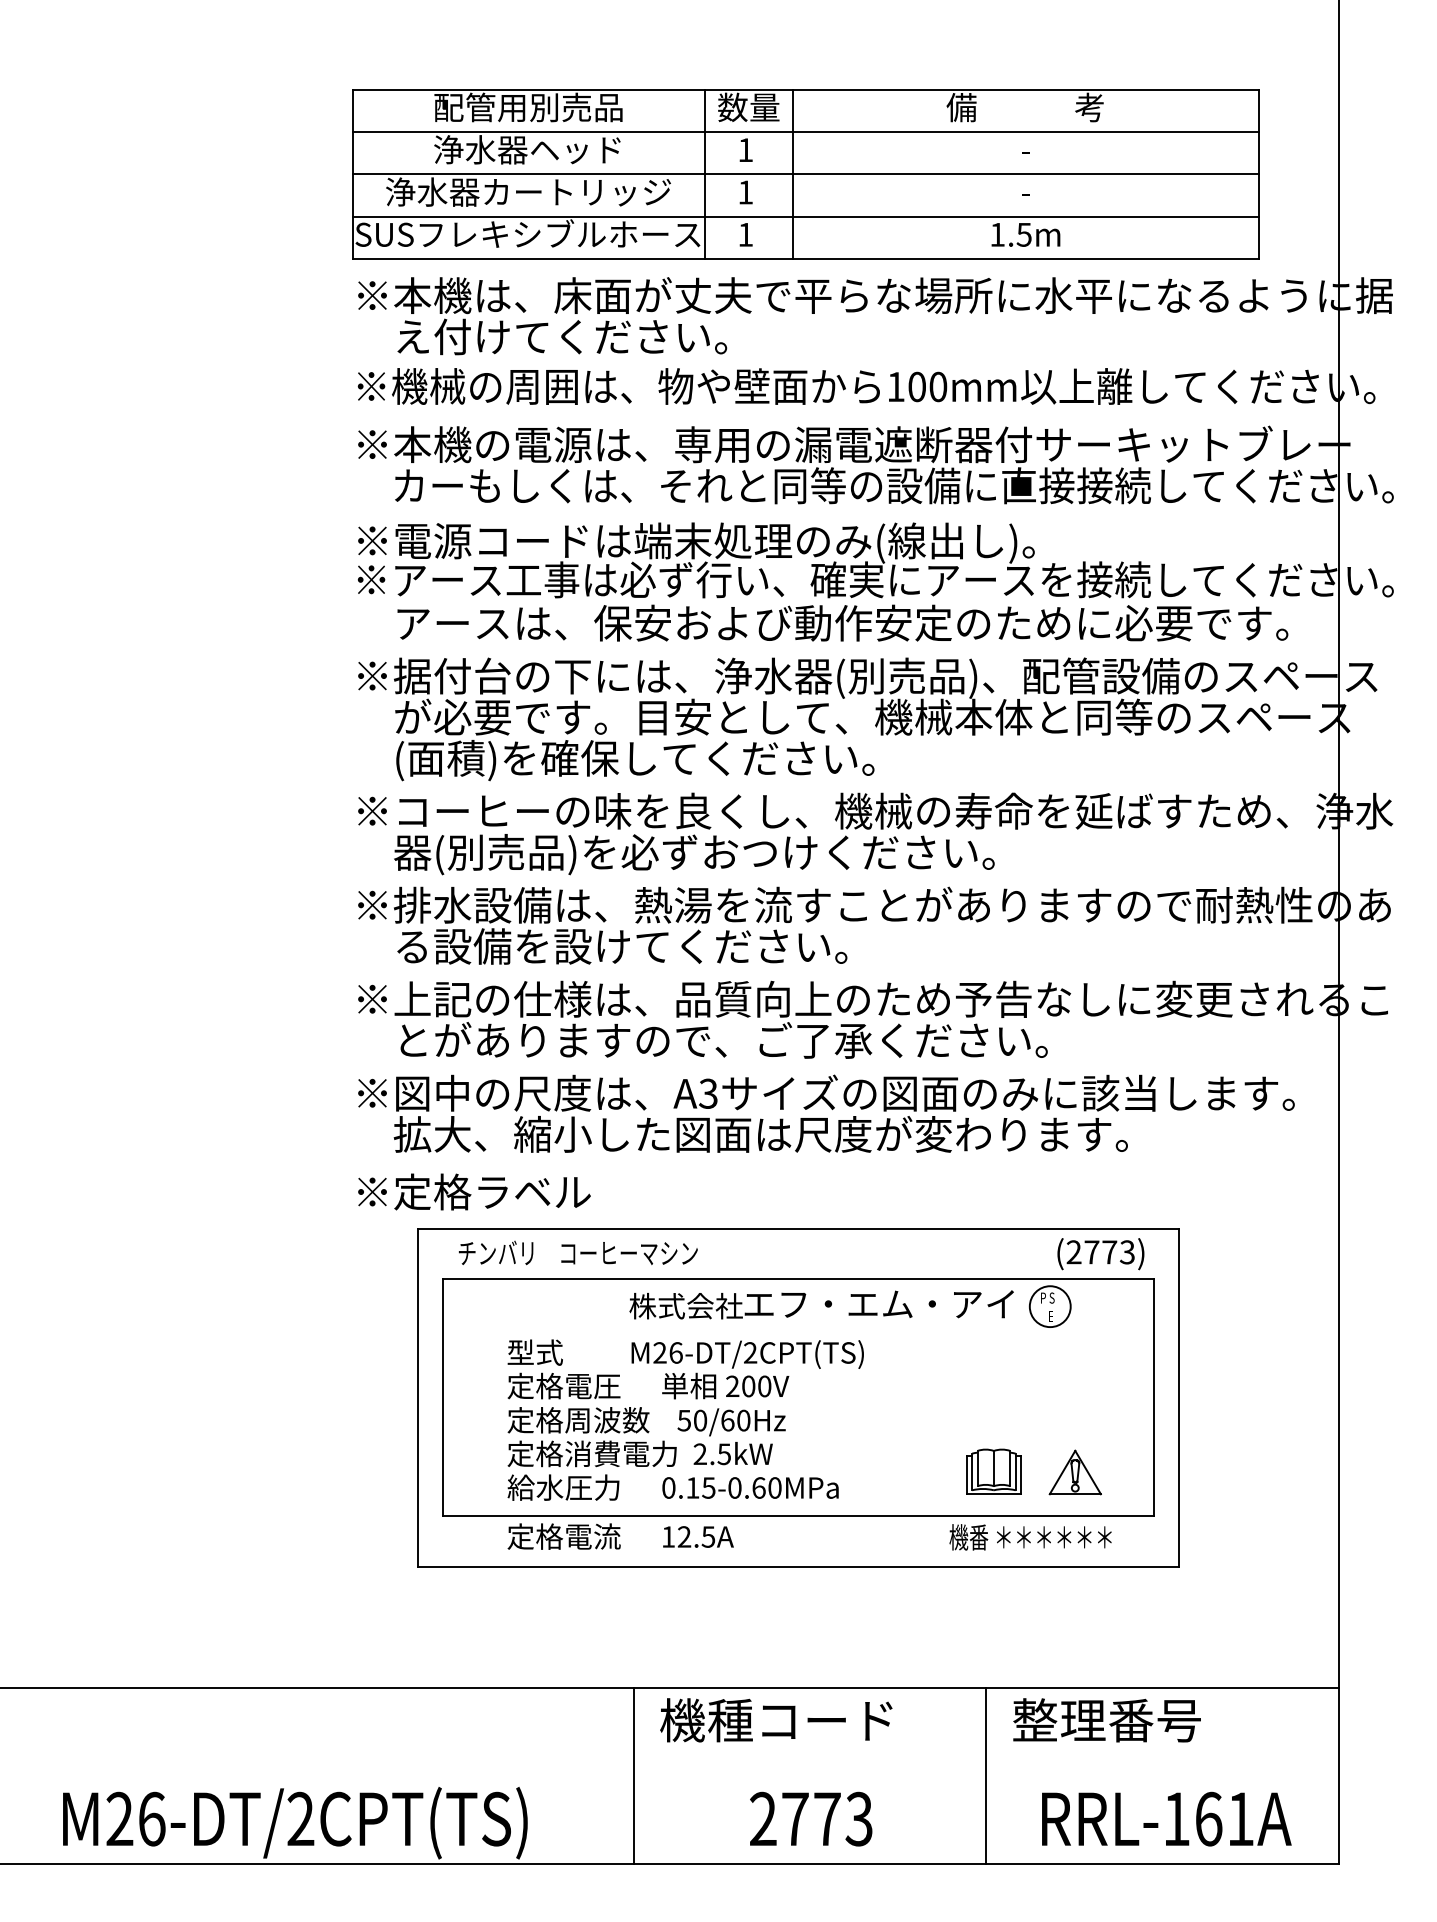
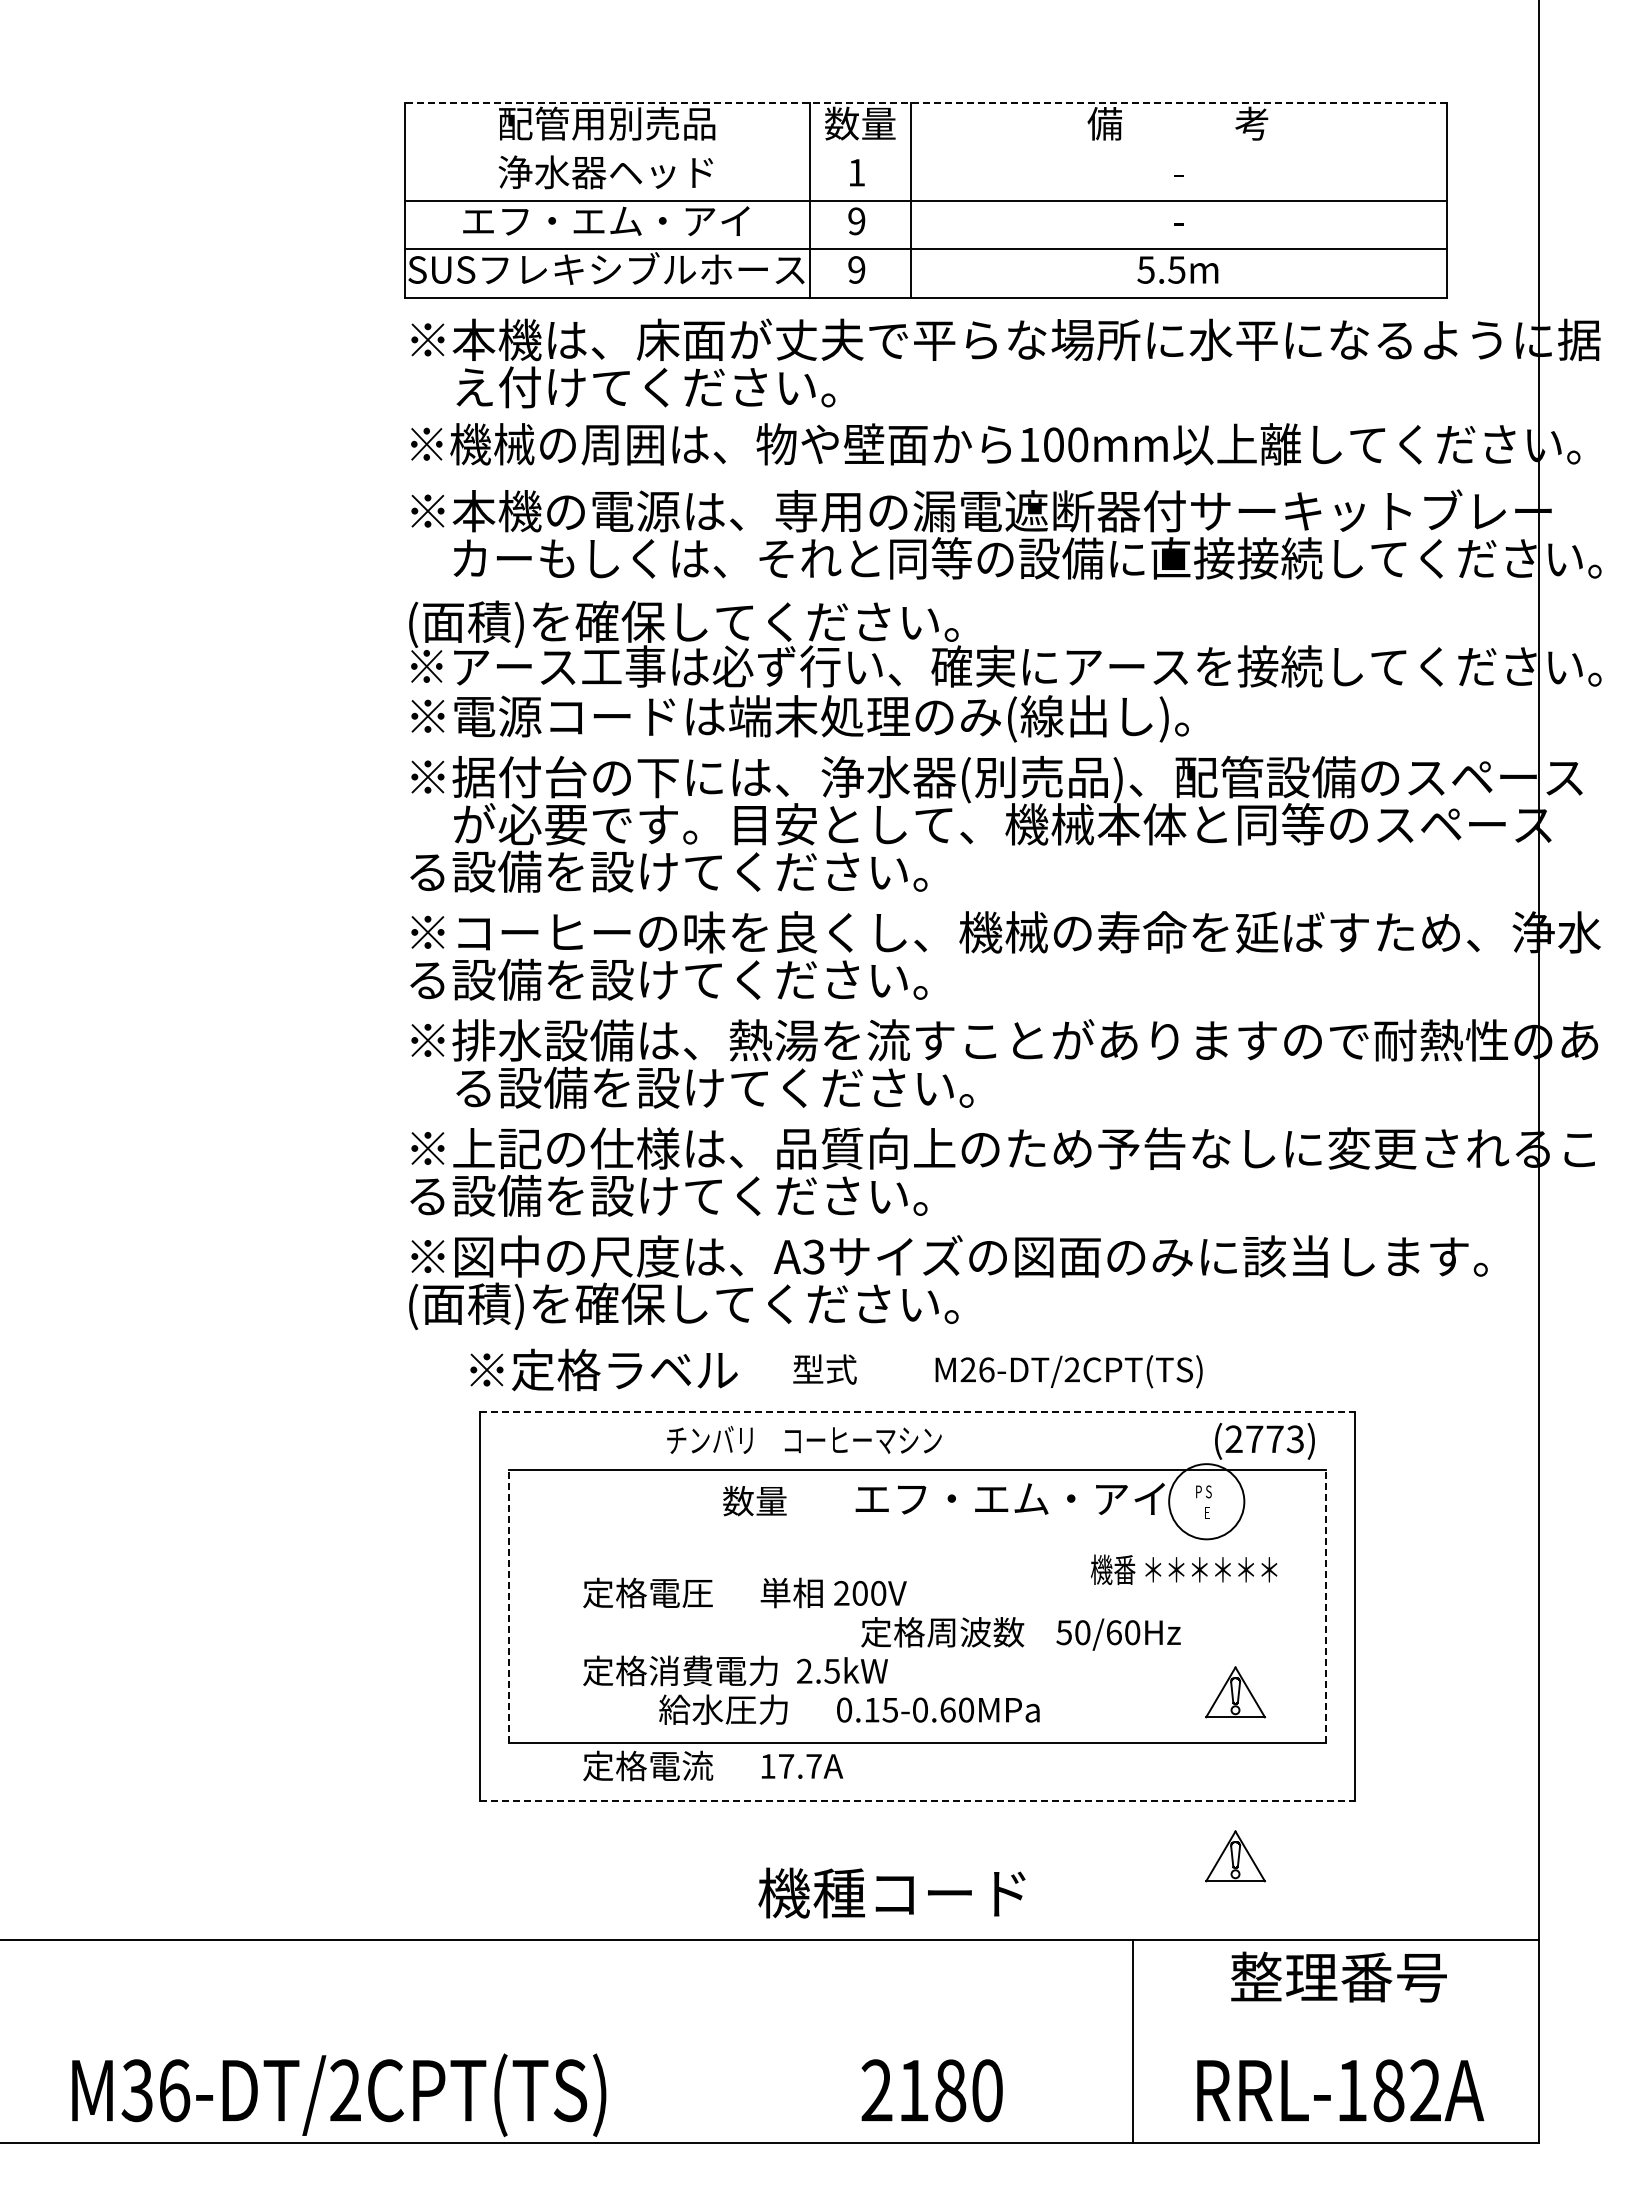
line: (805, 89) -> (925, 103), solid -> dashed
line: (805, 131) -> (925, 151), removed
text: (527, 191) -> (606, 220), 浄水器カートリッジ -> エフ・エム・アイ
text: (745, 192) -> (856, 221), 1 -> 9
text: (745, 234) -> (856, 269), 1 -> 9
text: (996, 234) -> (1145, 269), 1.5m -> 5.5m
text: (695, 542) -> (798, 623), ※電源コードは端末処理のみ(線出し)。 -> (面積)を確保してください。
text: (822, 625) -> (945, 718), アースは、保安および動作安定のために必要です。 -> ※電源コードは端末処理のみ(線出し)。
text: (615, 759) -> (707, 873), (面積)を確保してください。 -> る設備を設けてください。
text: (675, 853) -> (776, 981), 器(別売品)を必ずおつけください。 -> る設備を設けてください。
text: (701, 1040) -> (806, 1195), とがありますので、ご了承ください。 -> る設備を設けてください。
text: (741, 1136) -> (852, 1306), 拡大、縮小した図面は尺度が変わります。 -> (面積)を確保してください。
text: (473, 1191) -> (603, 1369), moved
line: (798, 1228) -> (917, 1411), solid -> dashed
text: (578, 1252) -> (804, 1439), moved
text: (686, 1305) -> (788, 1500), 株式会社 -> 数量
circle: (1050, 1306) -> (1206, 1501), size x1.6
text: (685, 1354) -> (997, 1371), moved
line: (442, 1396) -> (508, 1605), solid -> dashed
line: (1153, 1396) -> (1325, 1605), solid -> dashed
text: (646, 1421) -> (1020, 1633), moved
part: (993, 1471) -> (1141, 1691), removed
text: (673, 1487) -> (849, 1709), moved
text: (695, 1536) -> (799, 1765), 12.5A -> 17.7A
text: (1030, 1537) -> (1184, 1569), moved
line: (798, 1566) -> (917, 1800), solid -> dashed
part: (1075, 1615) -> (1235, 1856), added
text: (775, 1719) -> (891, 1892), moved
text: (1106, 1719) -> (1338, 1976), moved
line: (634, 1776) -> (728, 2041), removed
text: (118, 1819) -> (136, 2090), M26-DT/2CPT(TS) -> M36-DT/2CPT(TS)
text: (827, 1819) -> (950, 2090), 2773 -> 2180
text: (1224, 1819) -> (1406, 2090), RRL-161A -> RRL-182A

